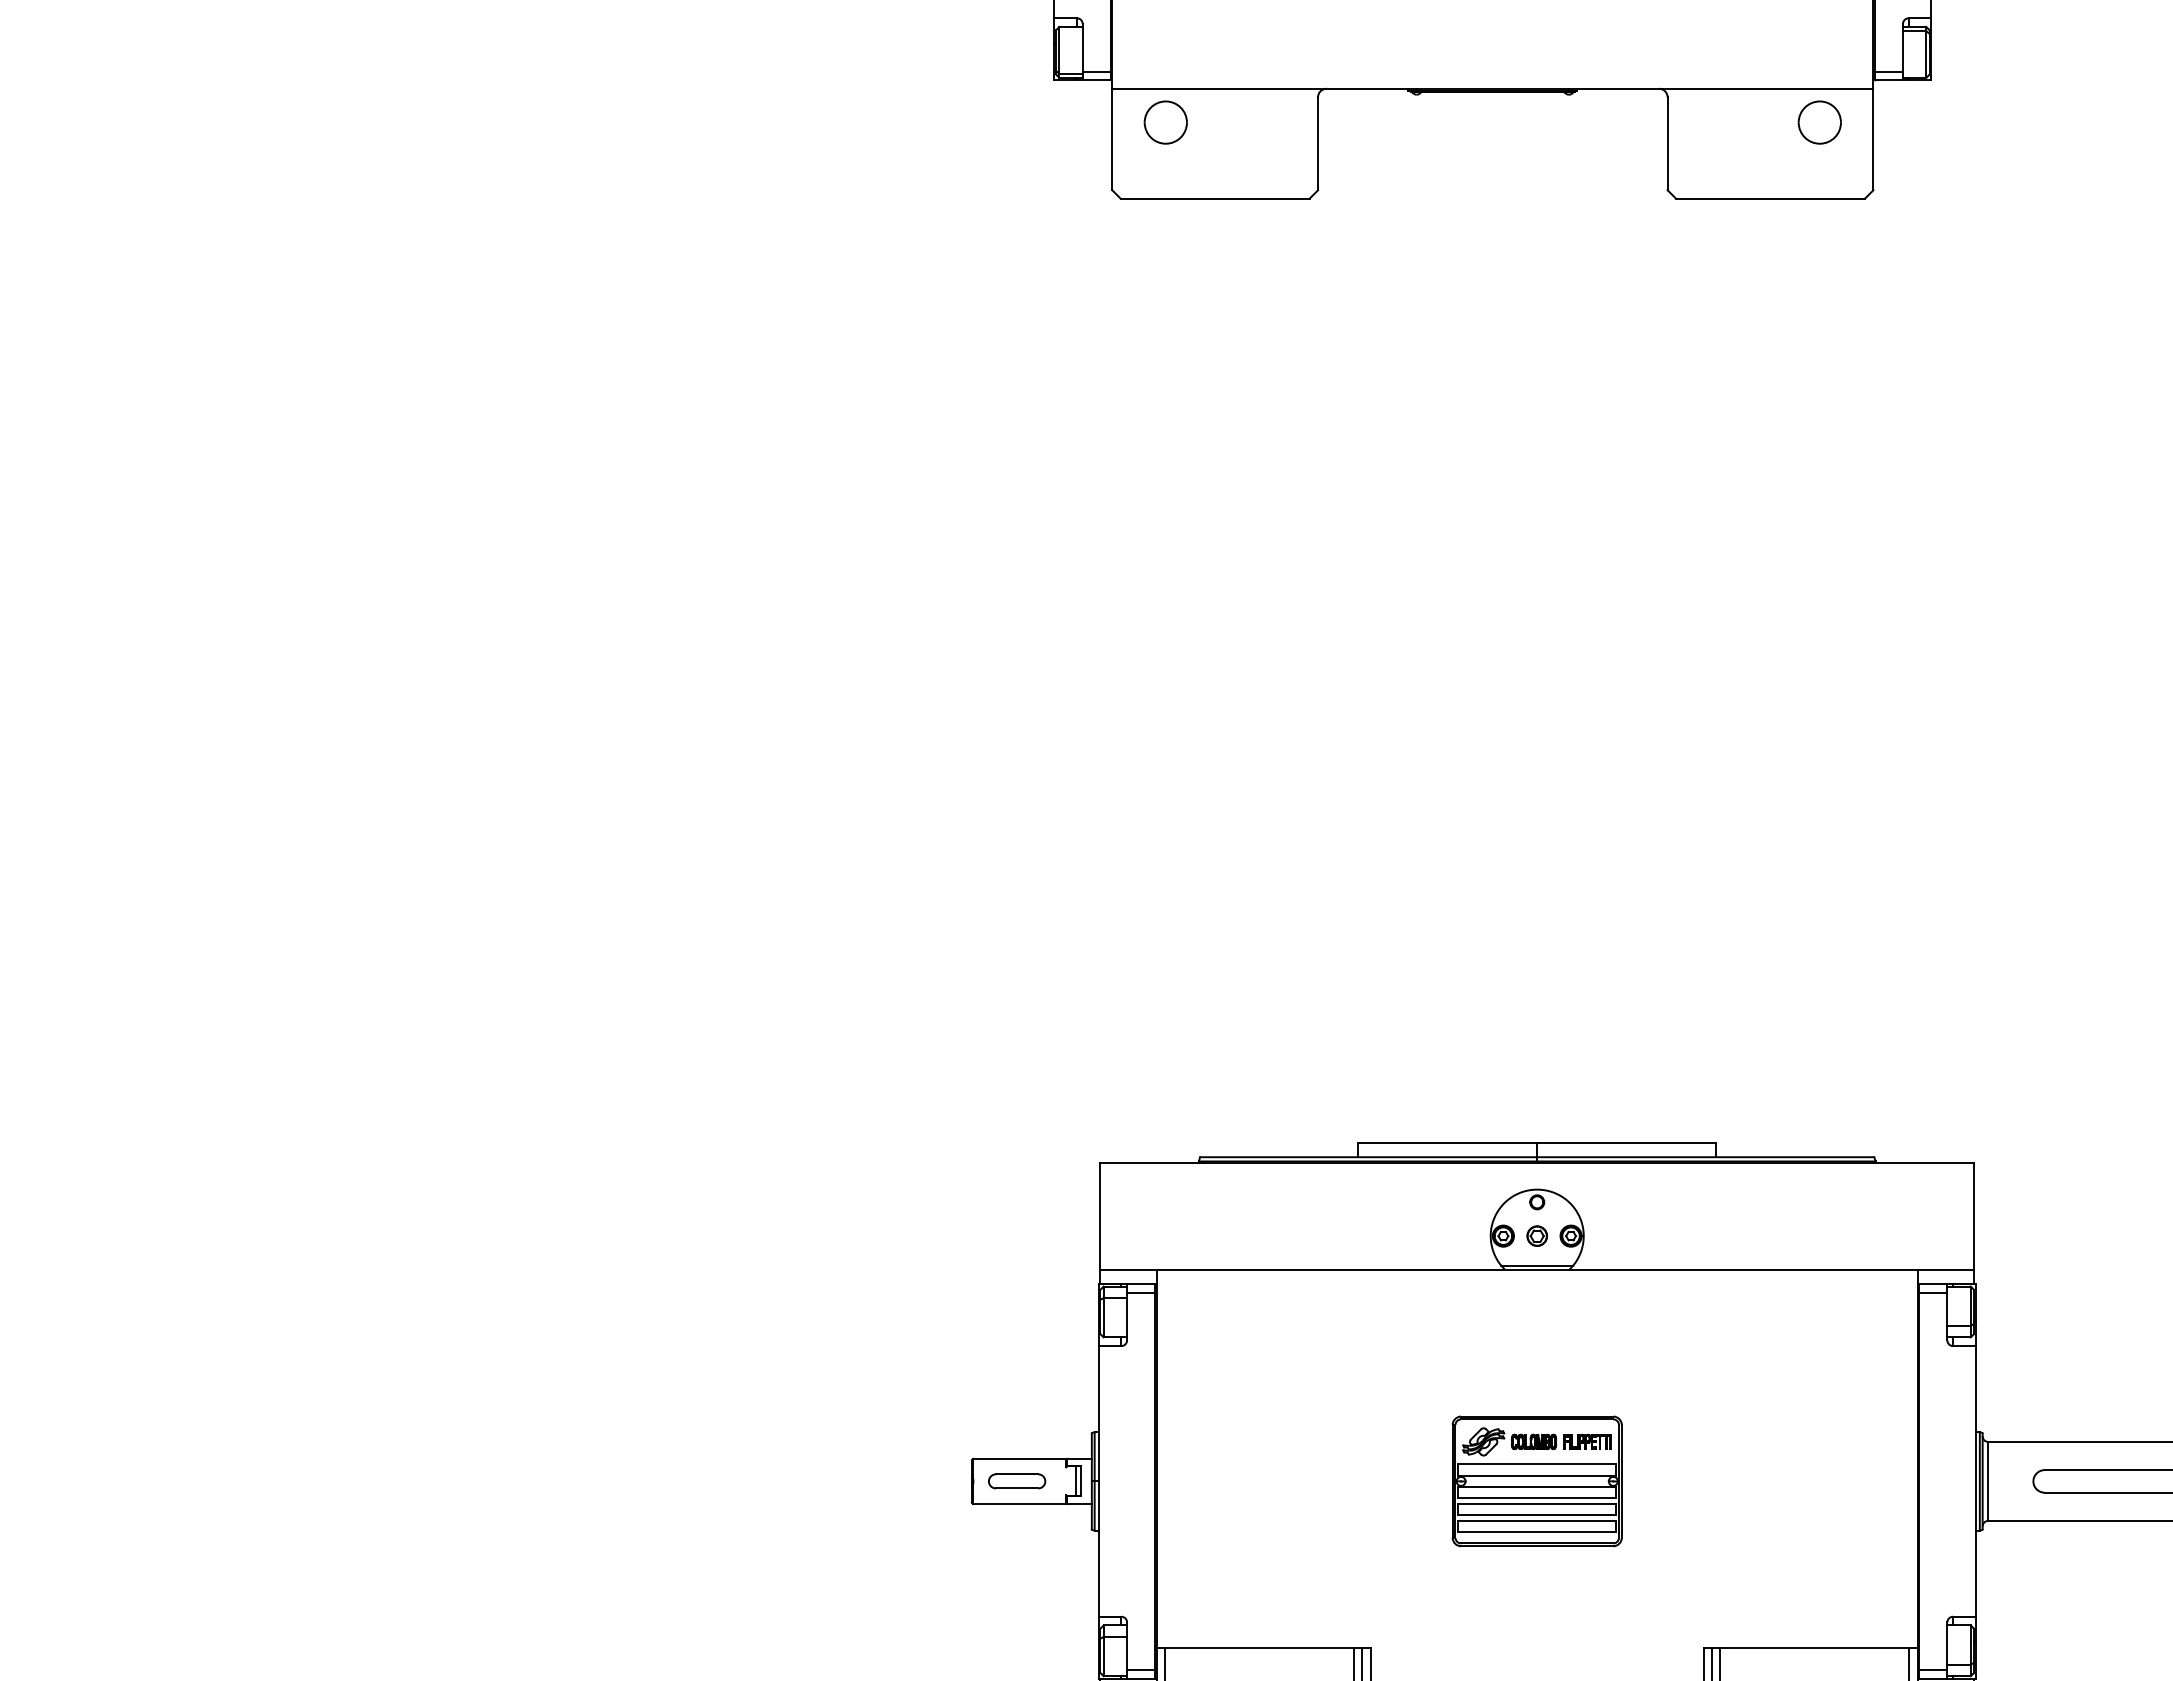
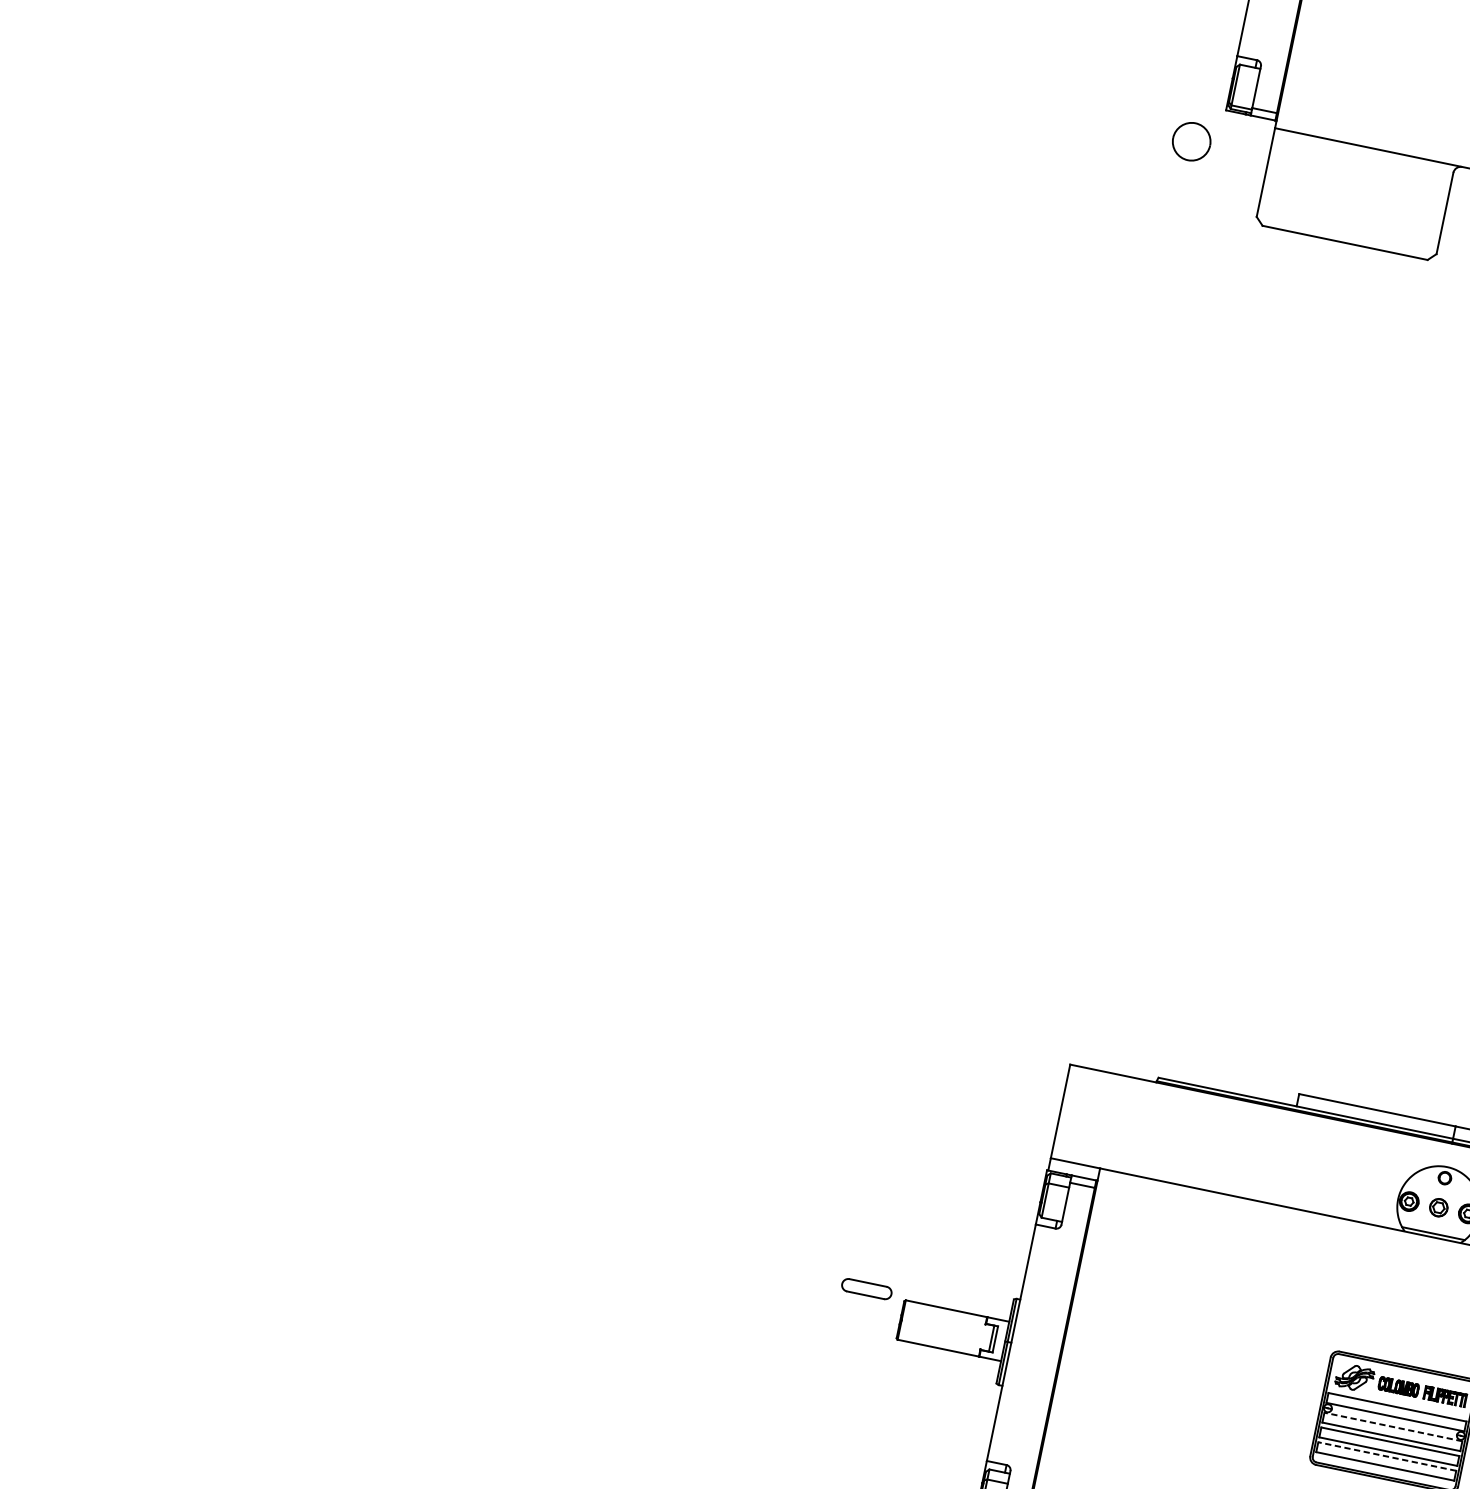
part: (1165, 122) -> (1191, 141), moved
part: (1017, 1481) -> (867, 1289), moved
line: (1537, 1487) -> (1393, 1427), solid -> dashed
line: (1537, 1520) -> (1387, 1456), solid -> dashed

